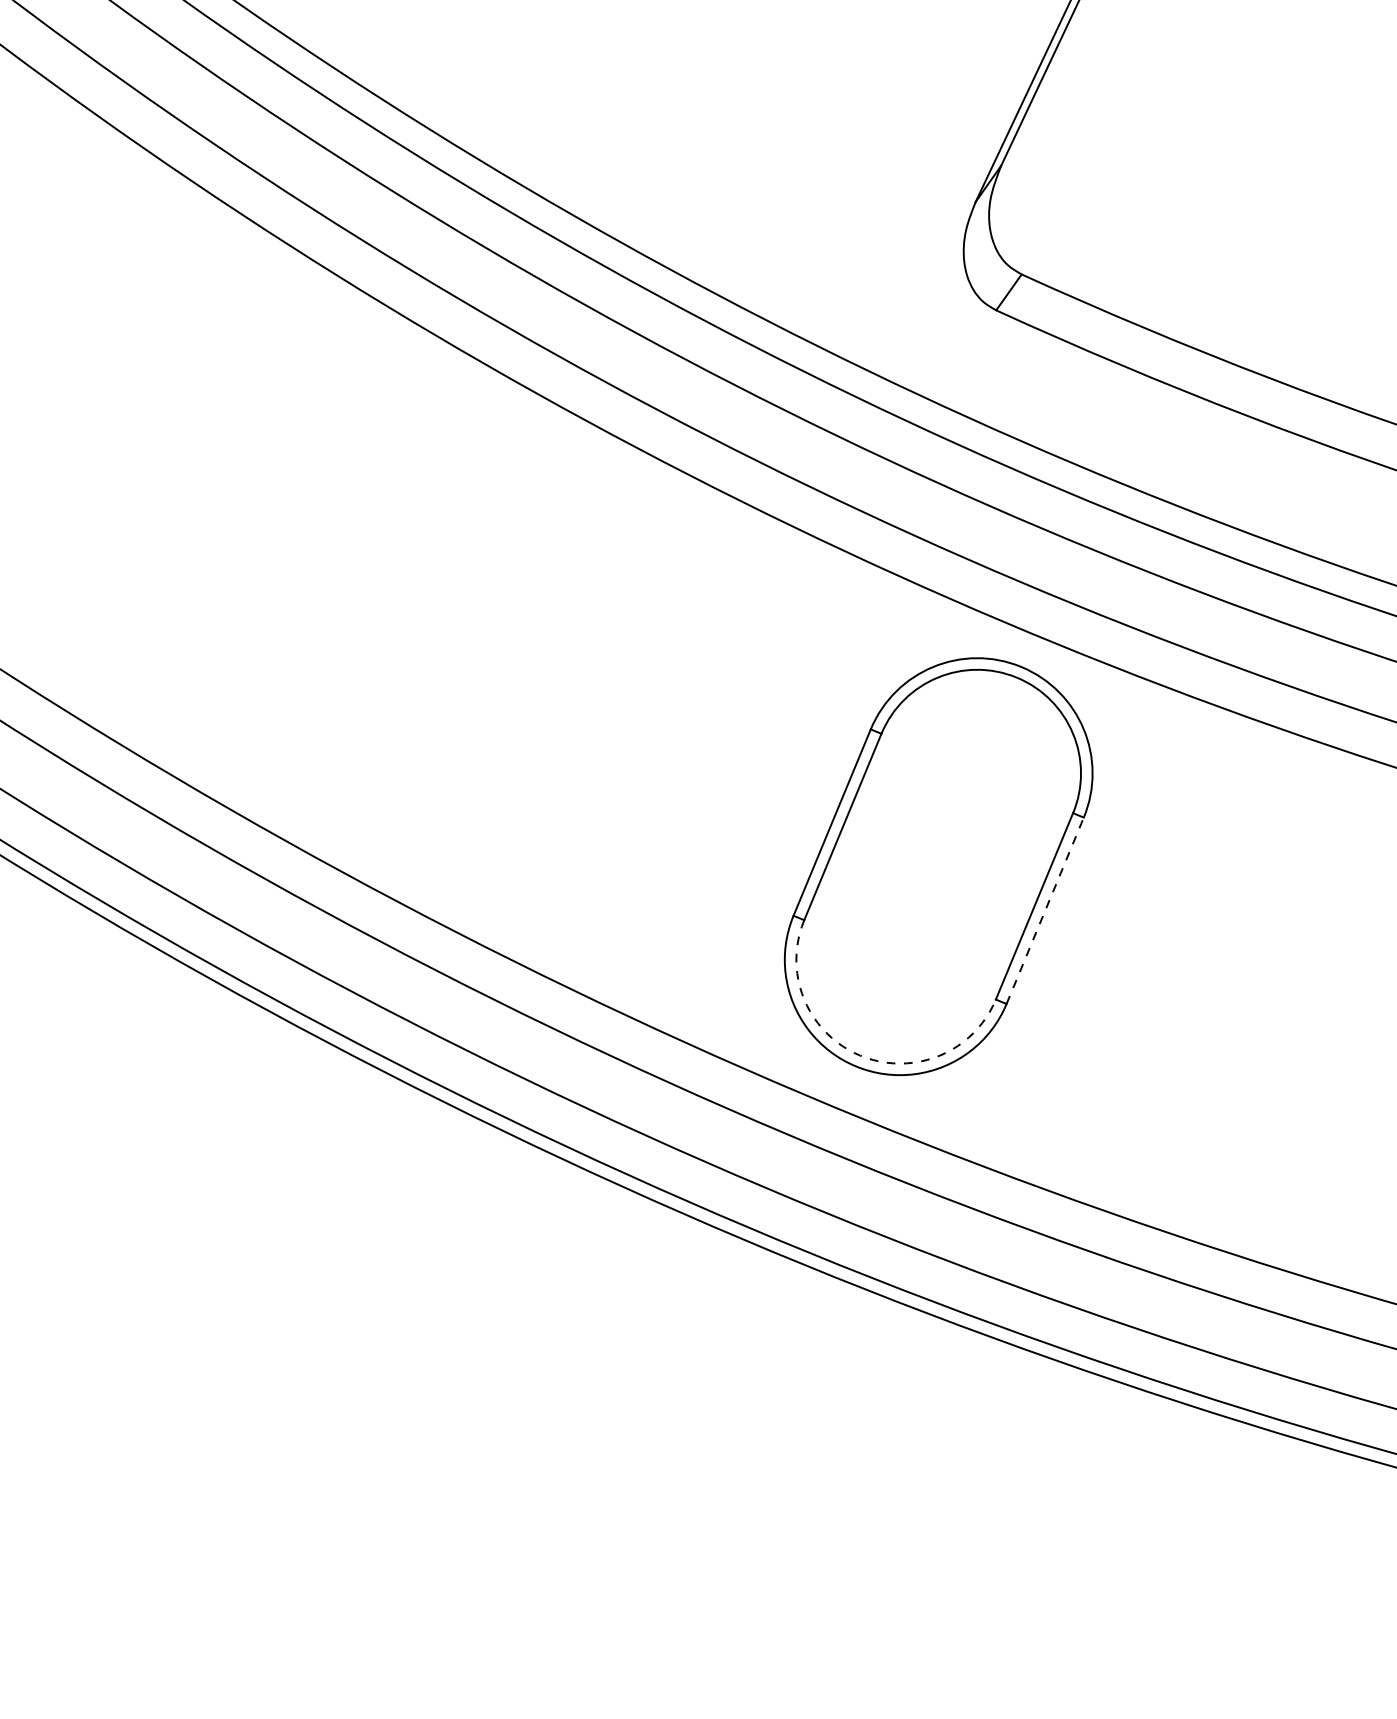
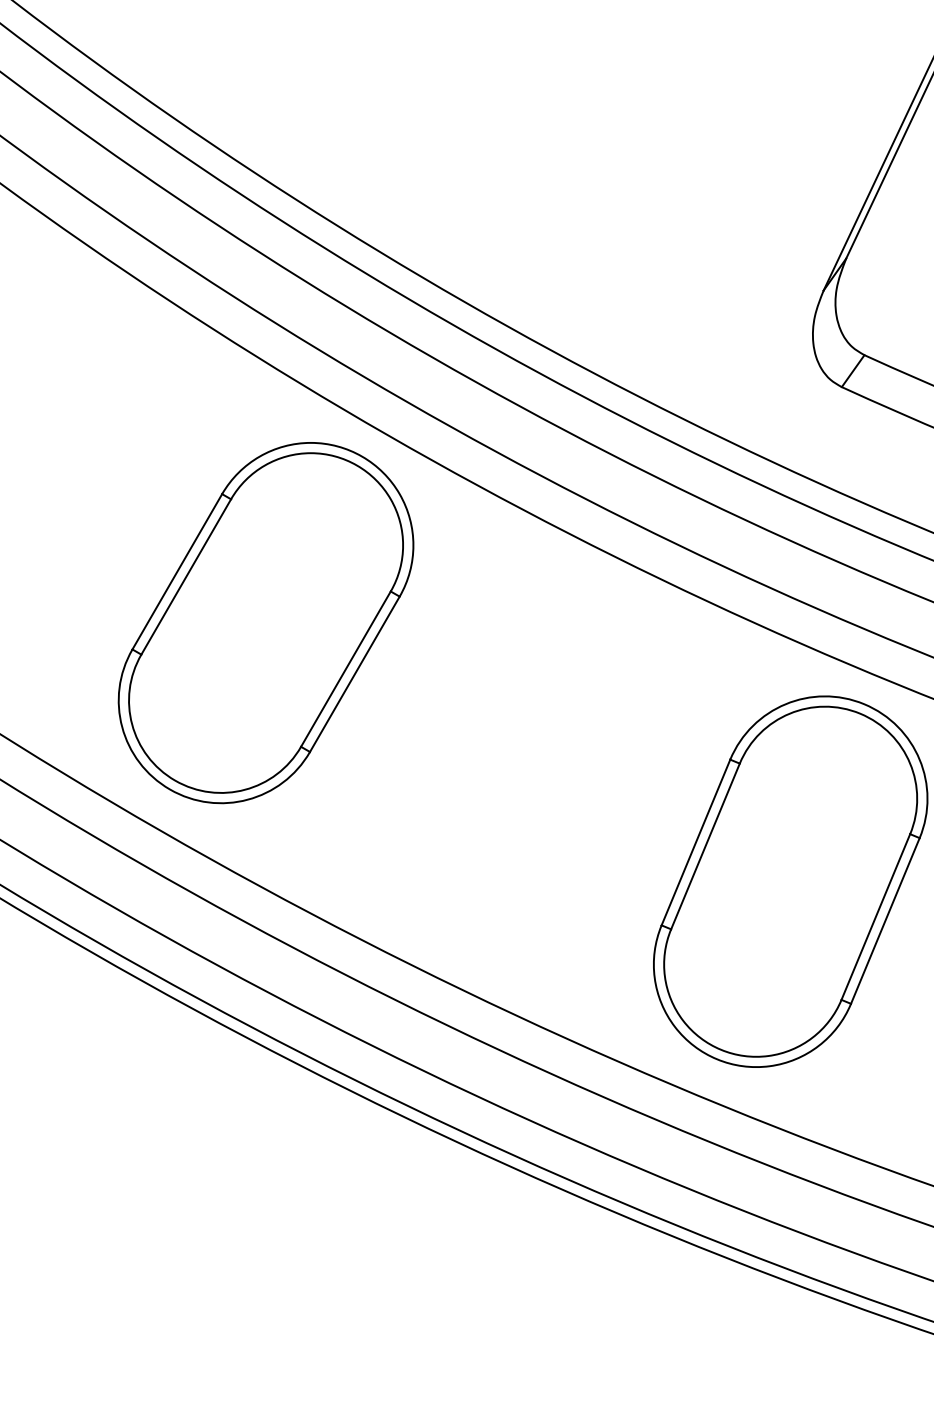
part: (348, 575) -> (265, 622), added
line: (1045, 910) -> (885, 920), dashed -> solid
arc: (860, 1055) -> (721, 1049), dashed -> solid

